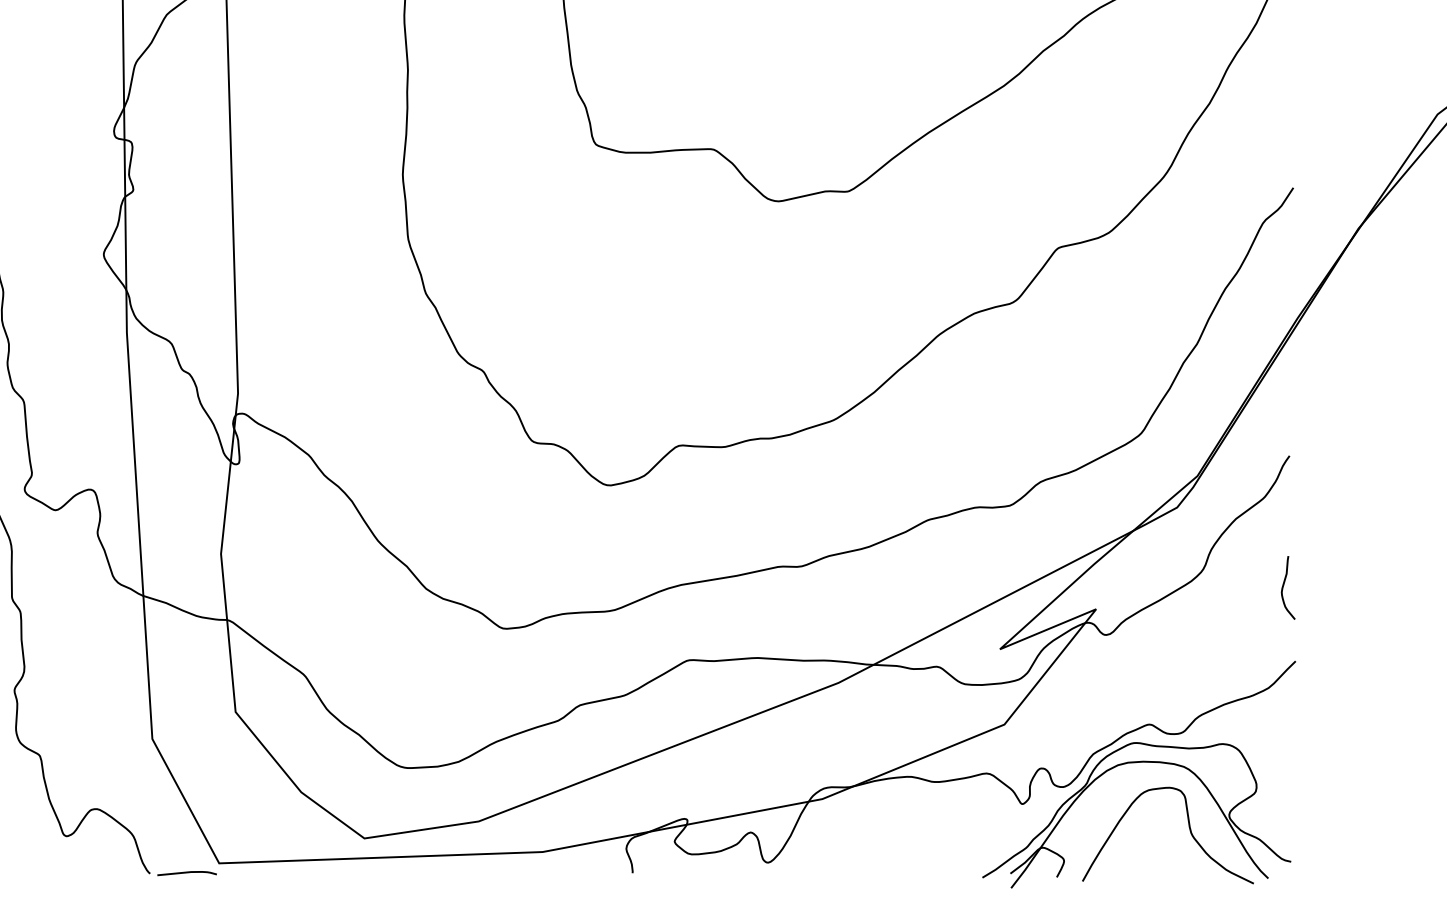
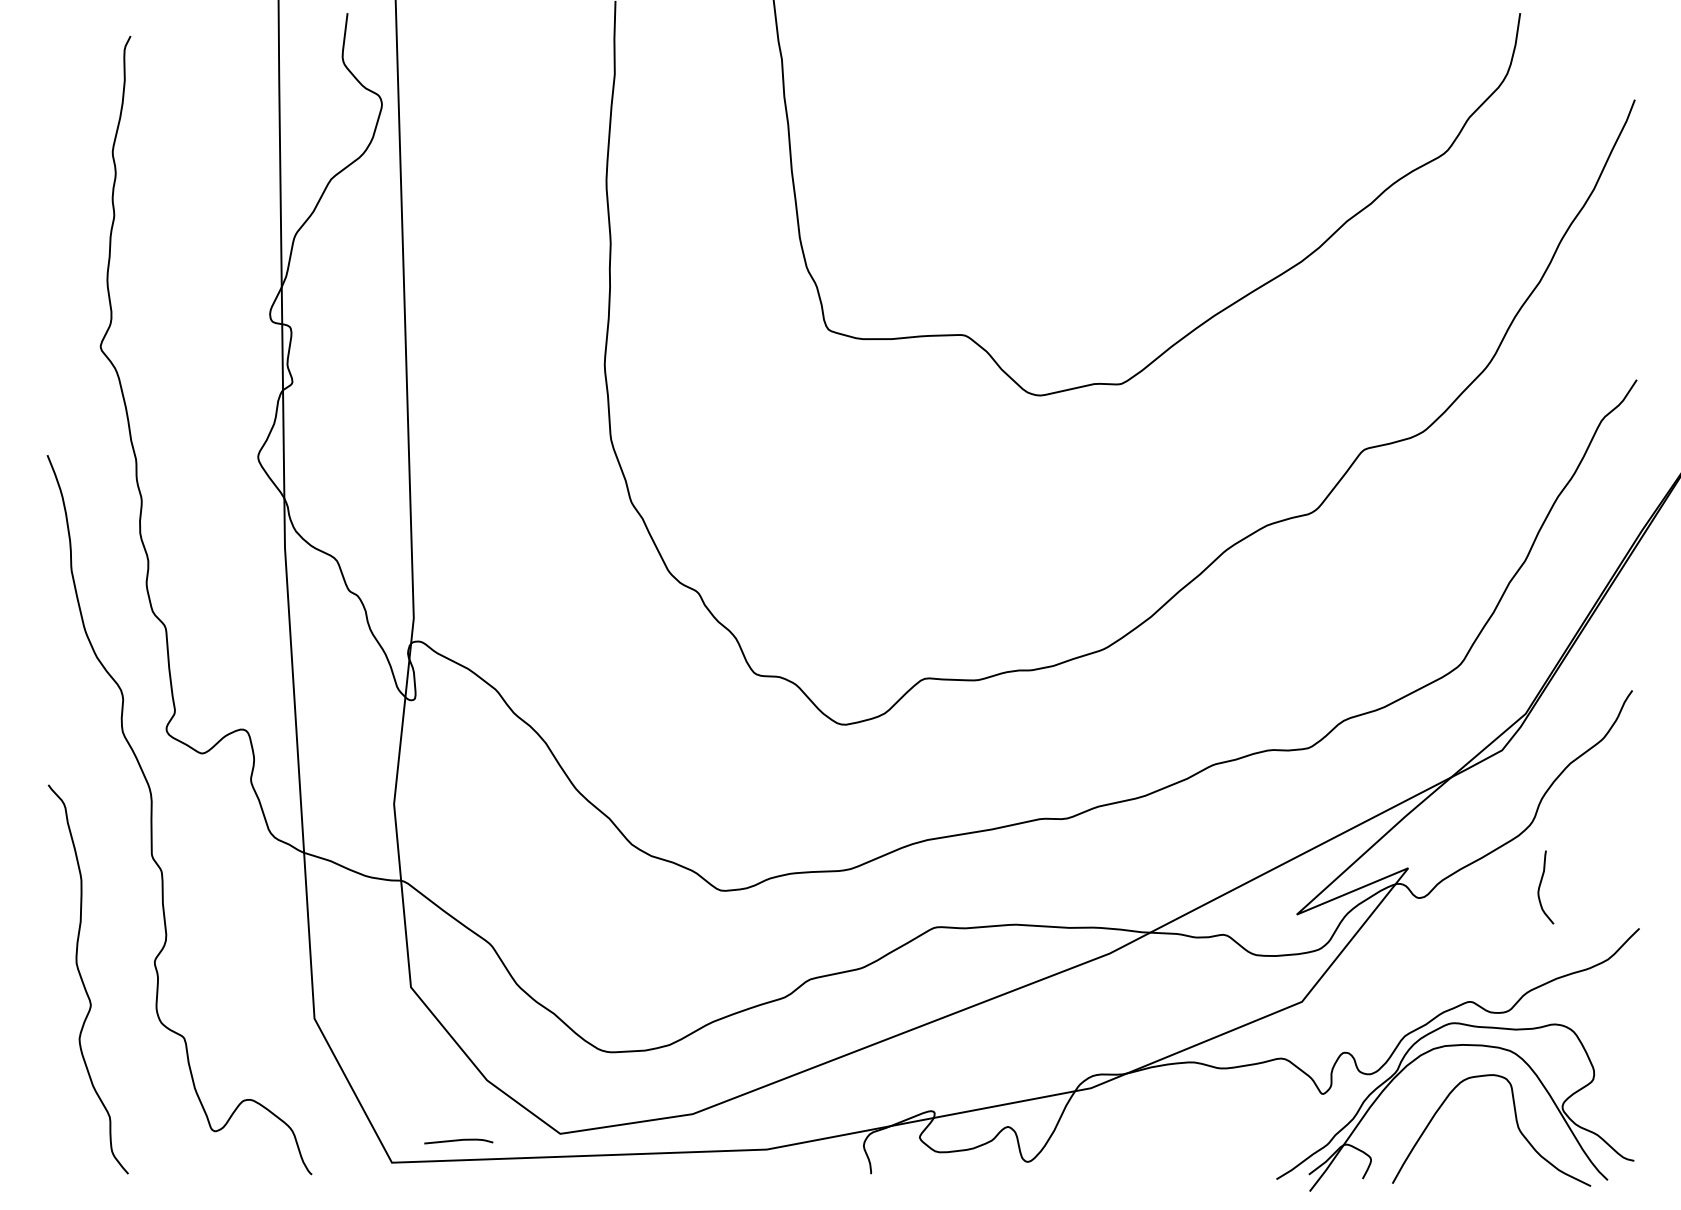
curve: (1284, 585) -> (1541, 884), moved
curve: (186, 873) -> (458, 1141), moved

